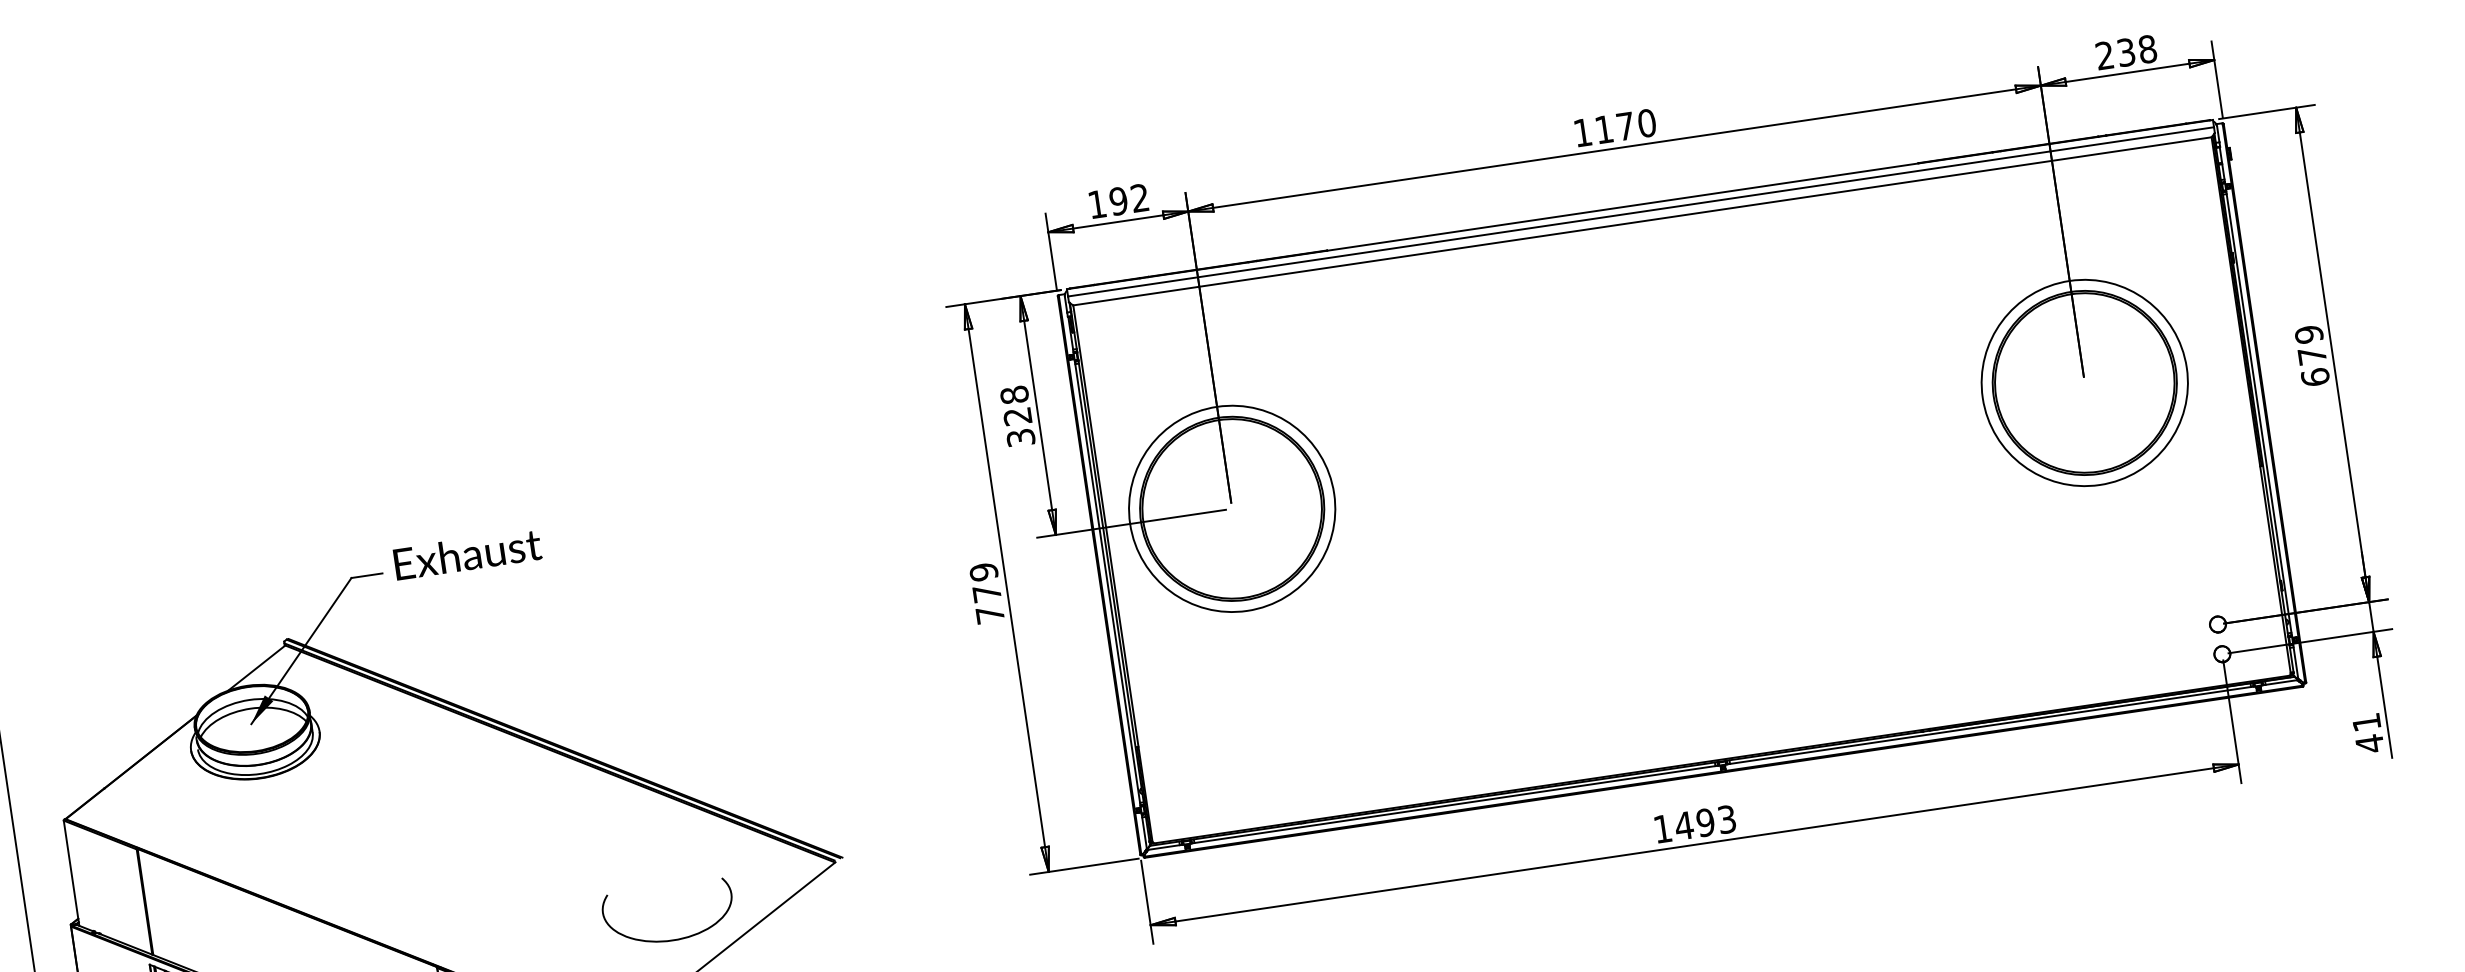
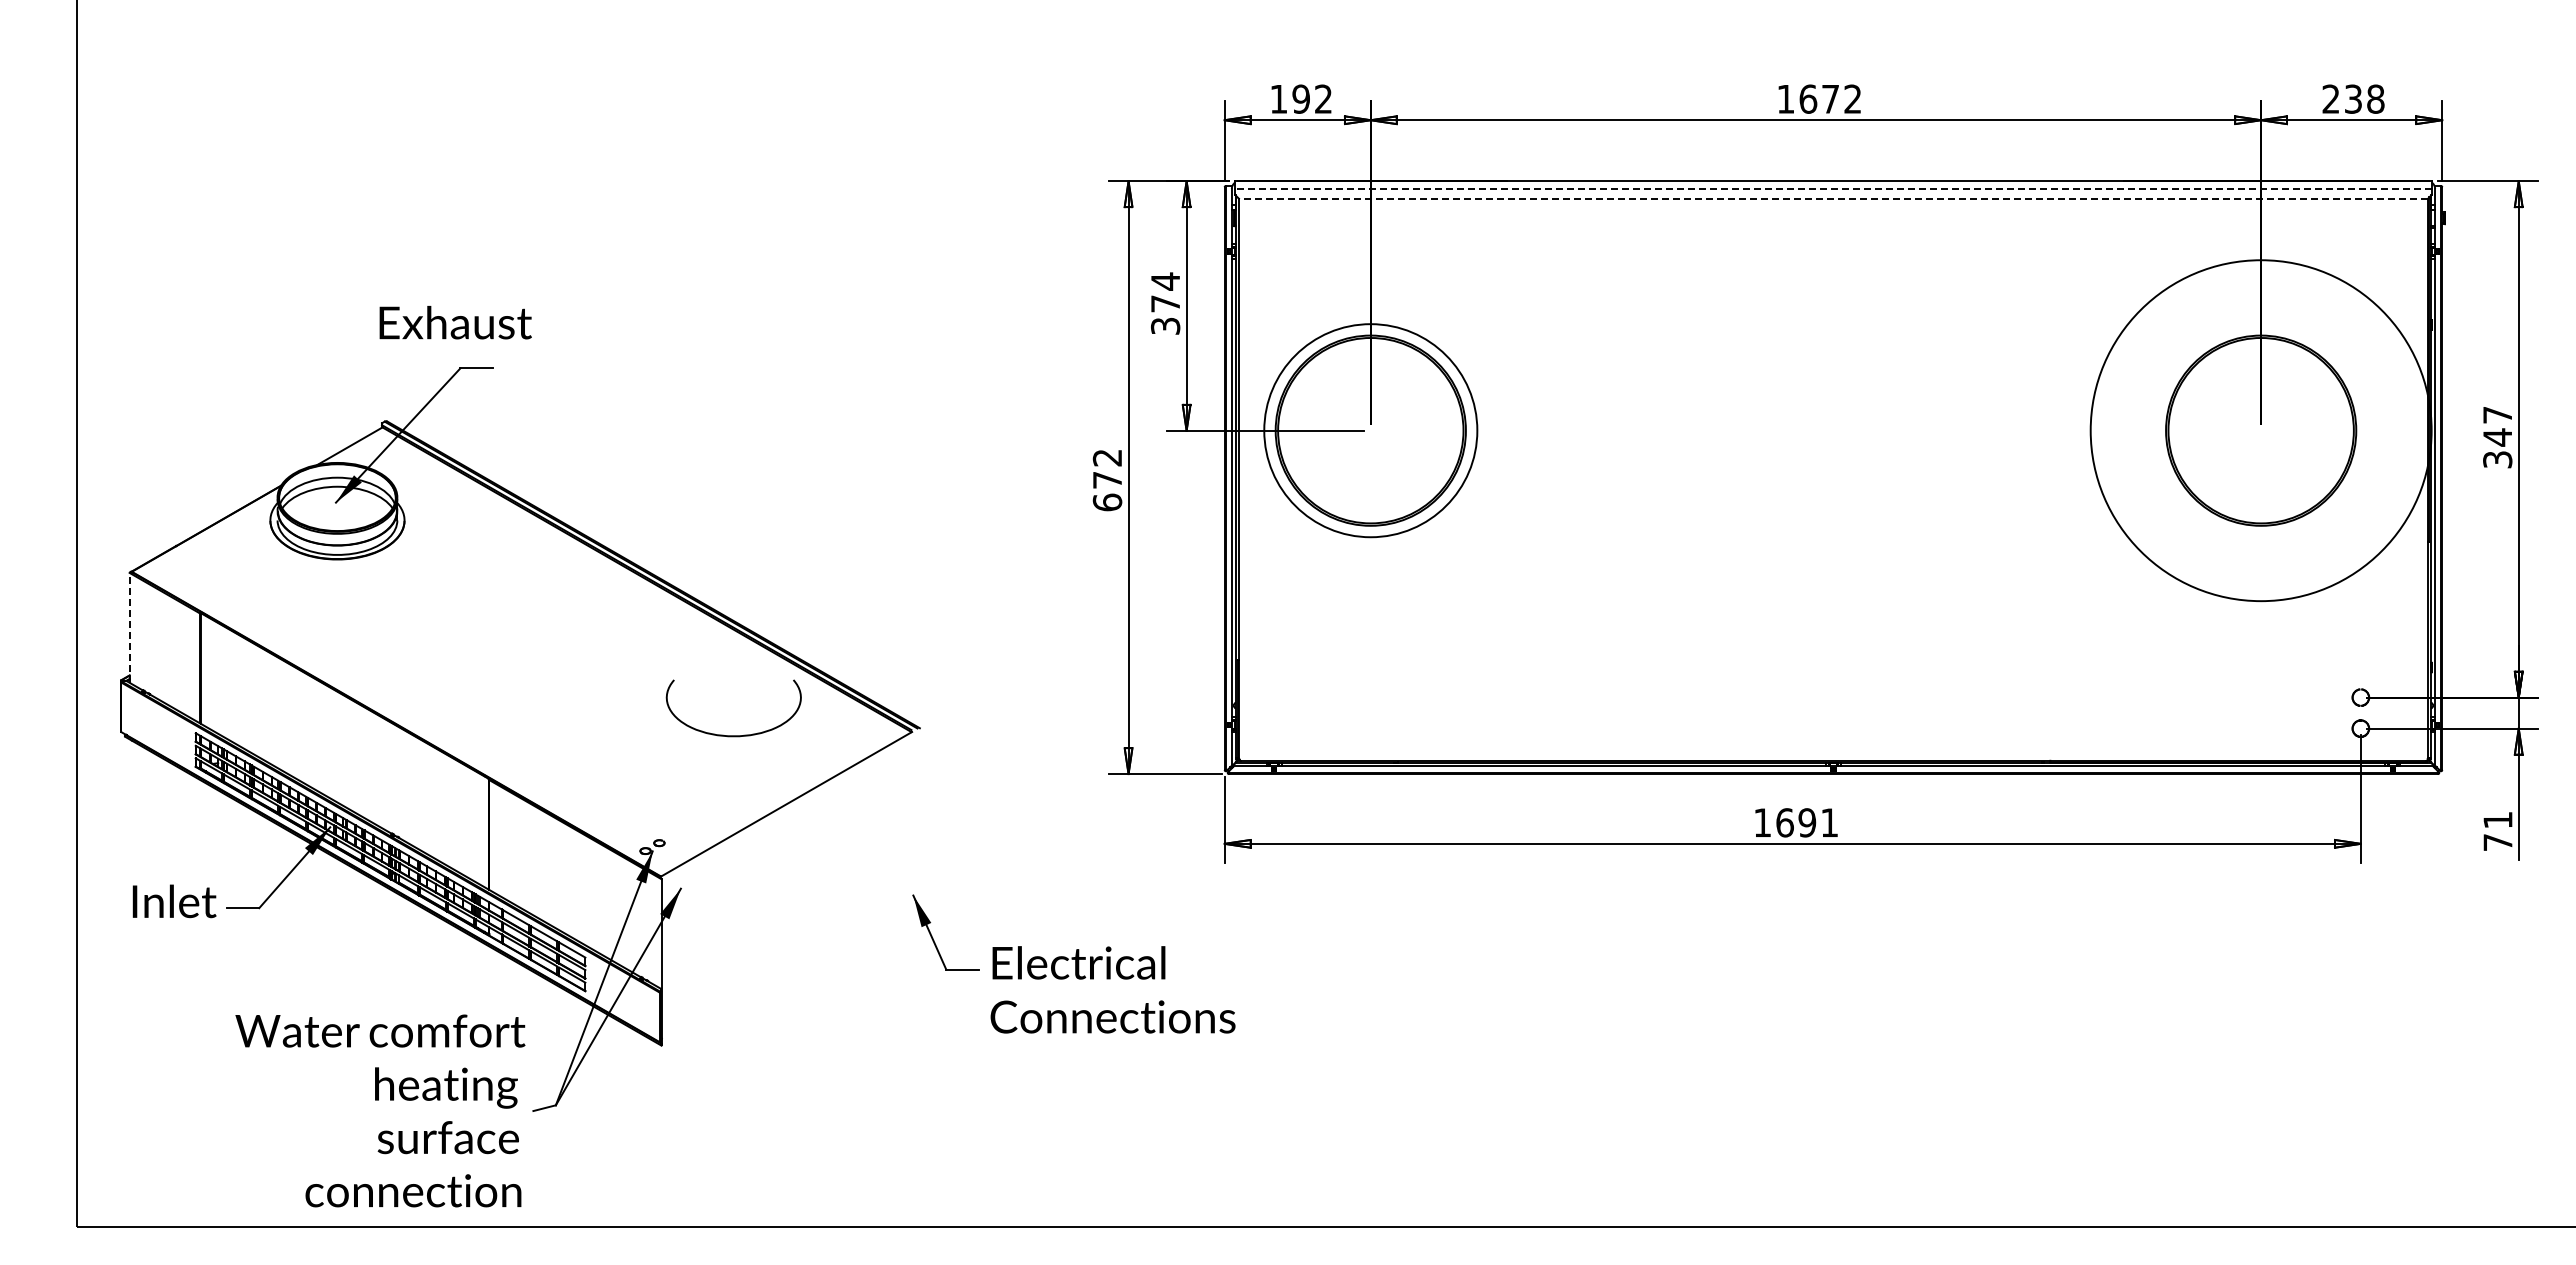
text: (1625, 125) -> (1830, 98), 1170 -> 1672
line: (1640, 211) -> (1832, 188), solid -> dashed
line: (1642, 221) -> (1833, 198), solid -> dashed
text: (2312, 356) -> (2497, 437), 679 -> 347
circle: (2084, 382) -> (2260, 430), size x1.6
text: (1016, 405) -> (1165, 292), 328 -> 374
text: (467, 554) -> (455, 322), moved
text: (987, 593) -> (1107, 480), 779 -> 672
text: (2369, 743) -> (2497, 842), 41 -> 71
text: (1704, 822) -> (1806, 822), 1493 -> 1691
line: (71, 872) -> (129, 627), solid -> dashed
curve: (672, 939) -> (733, 735), moved

